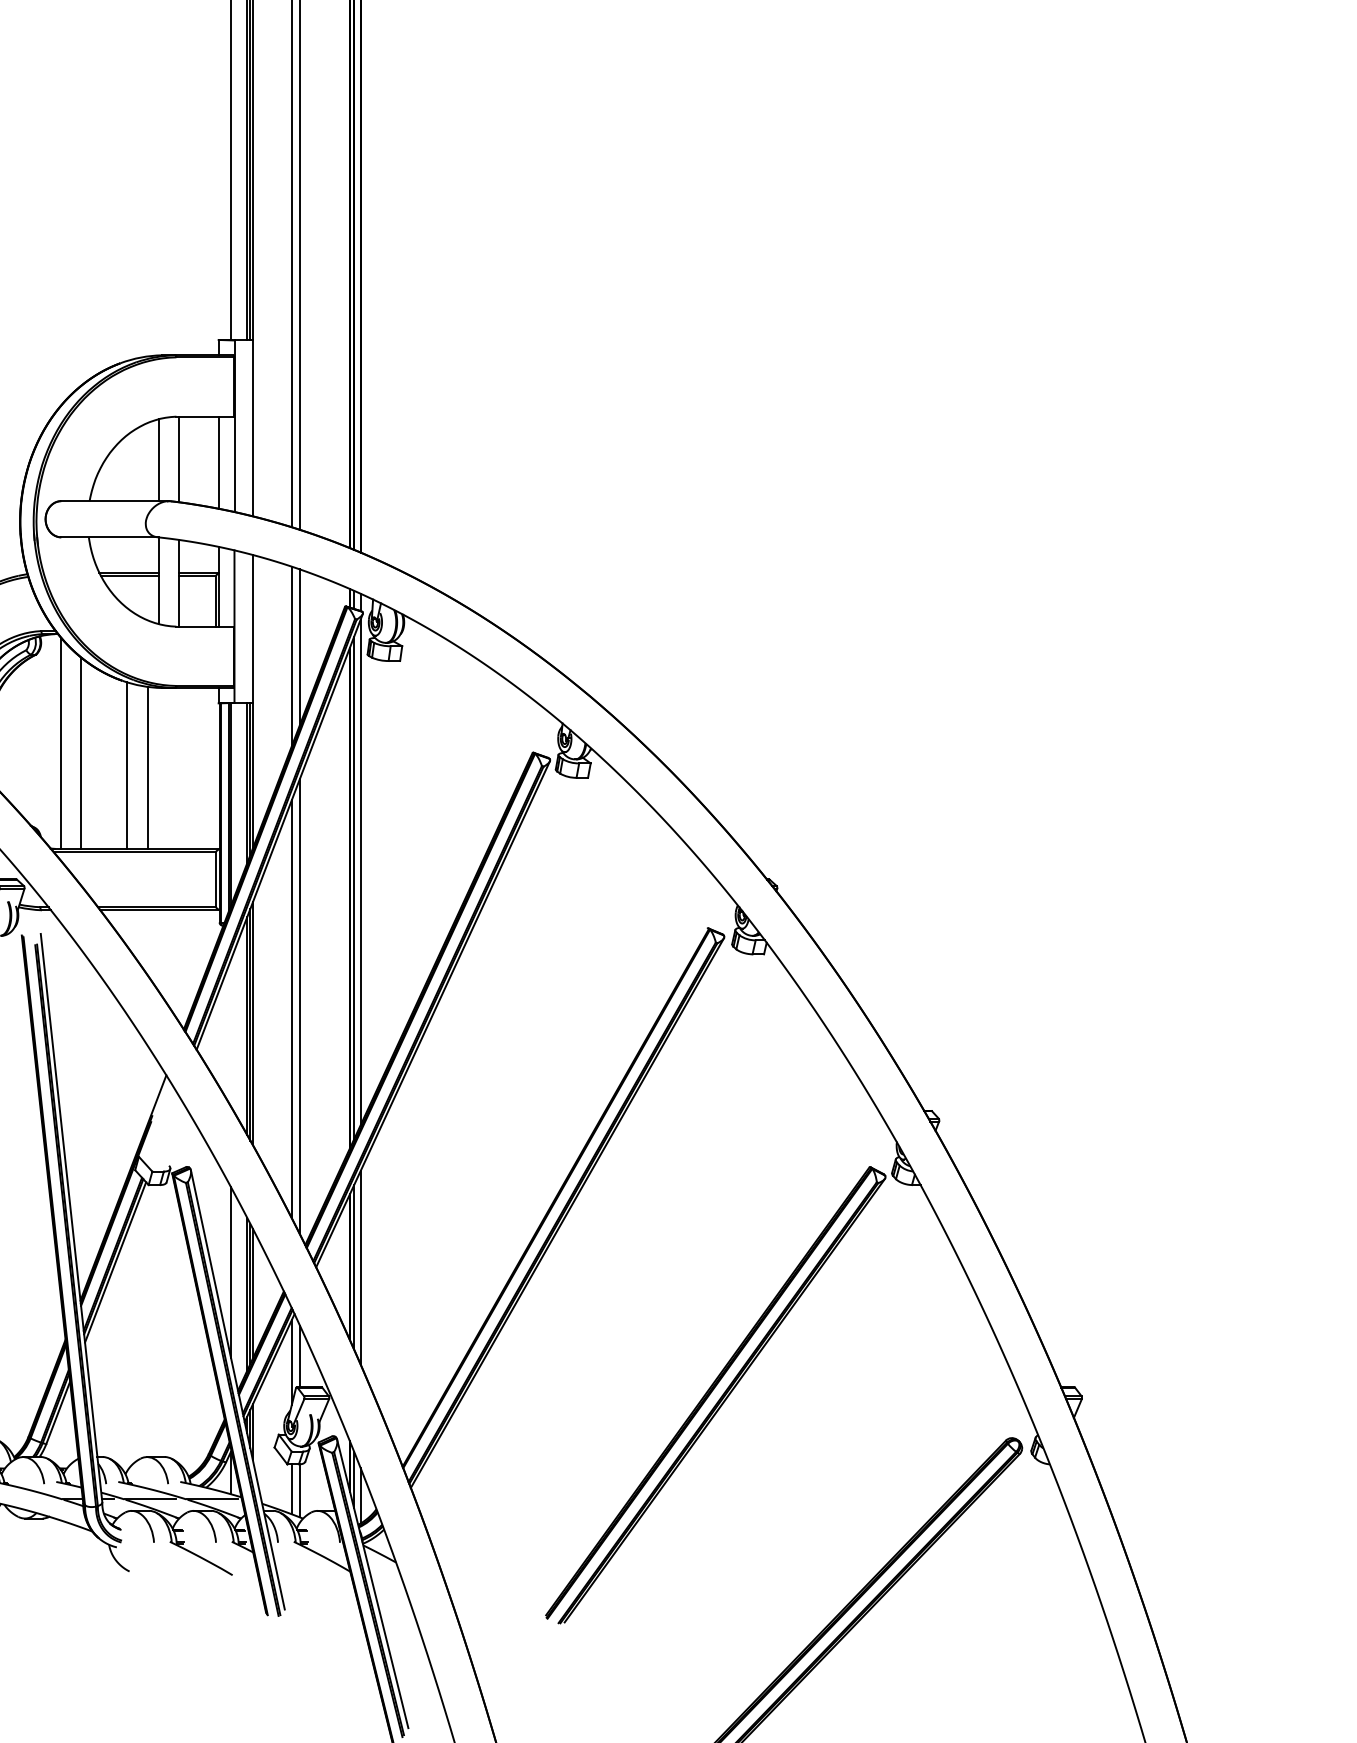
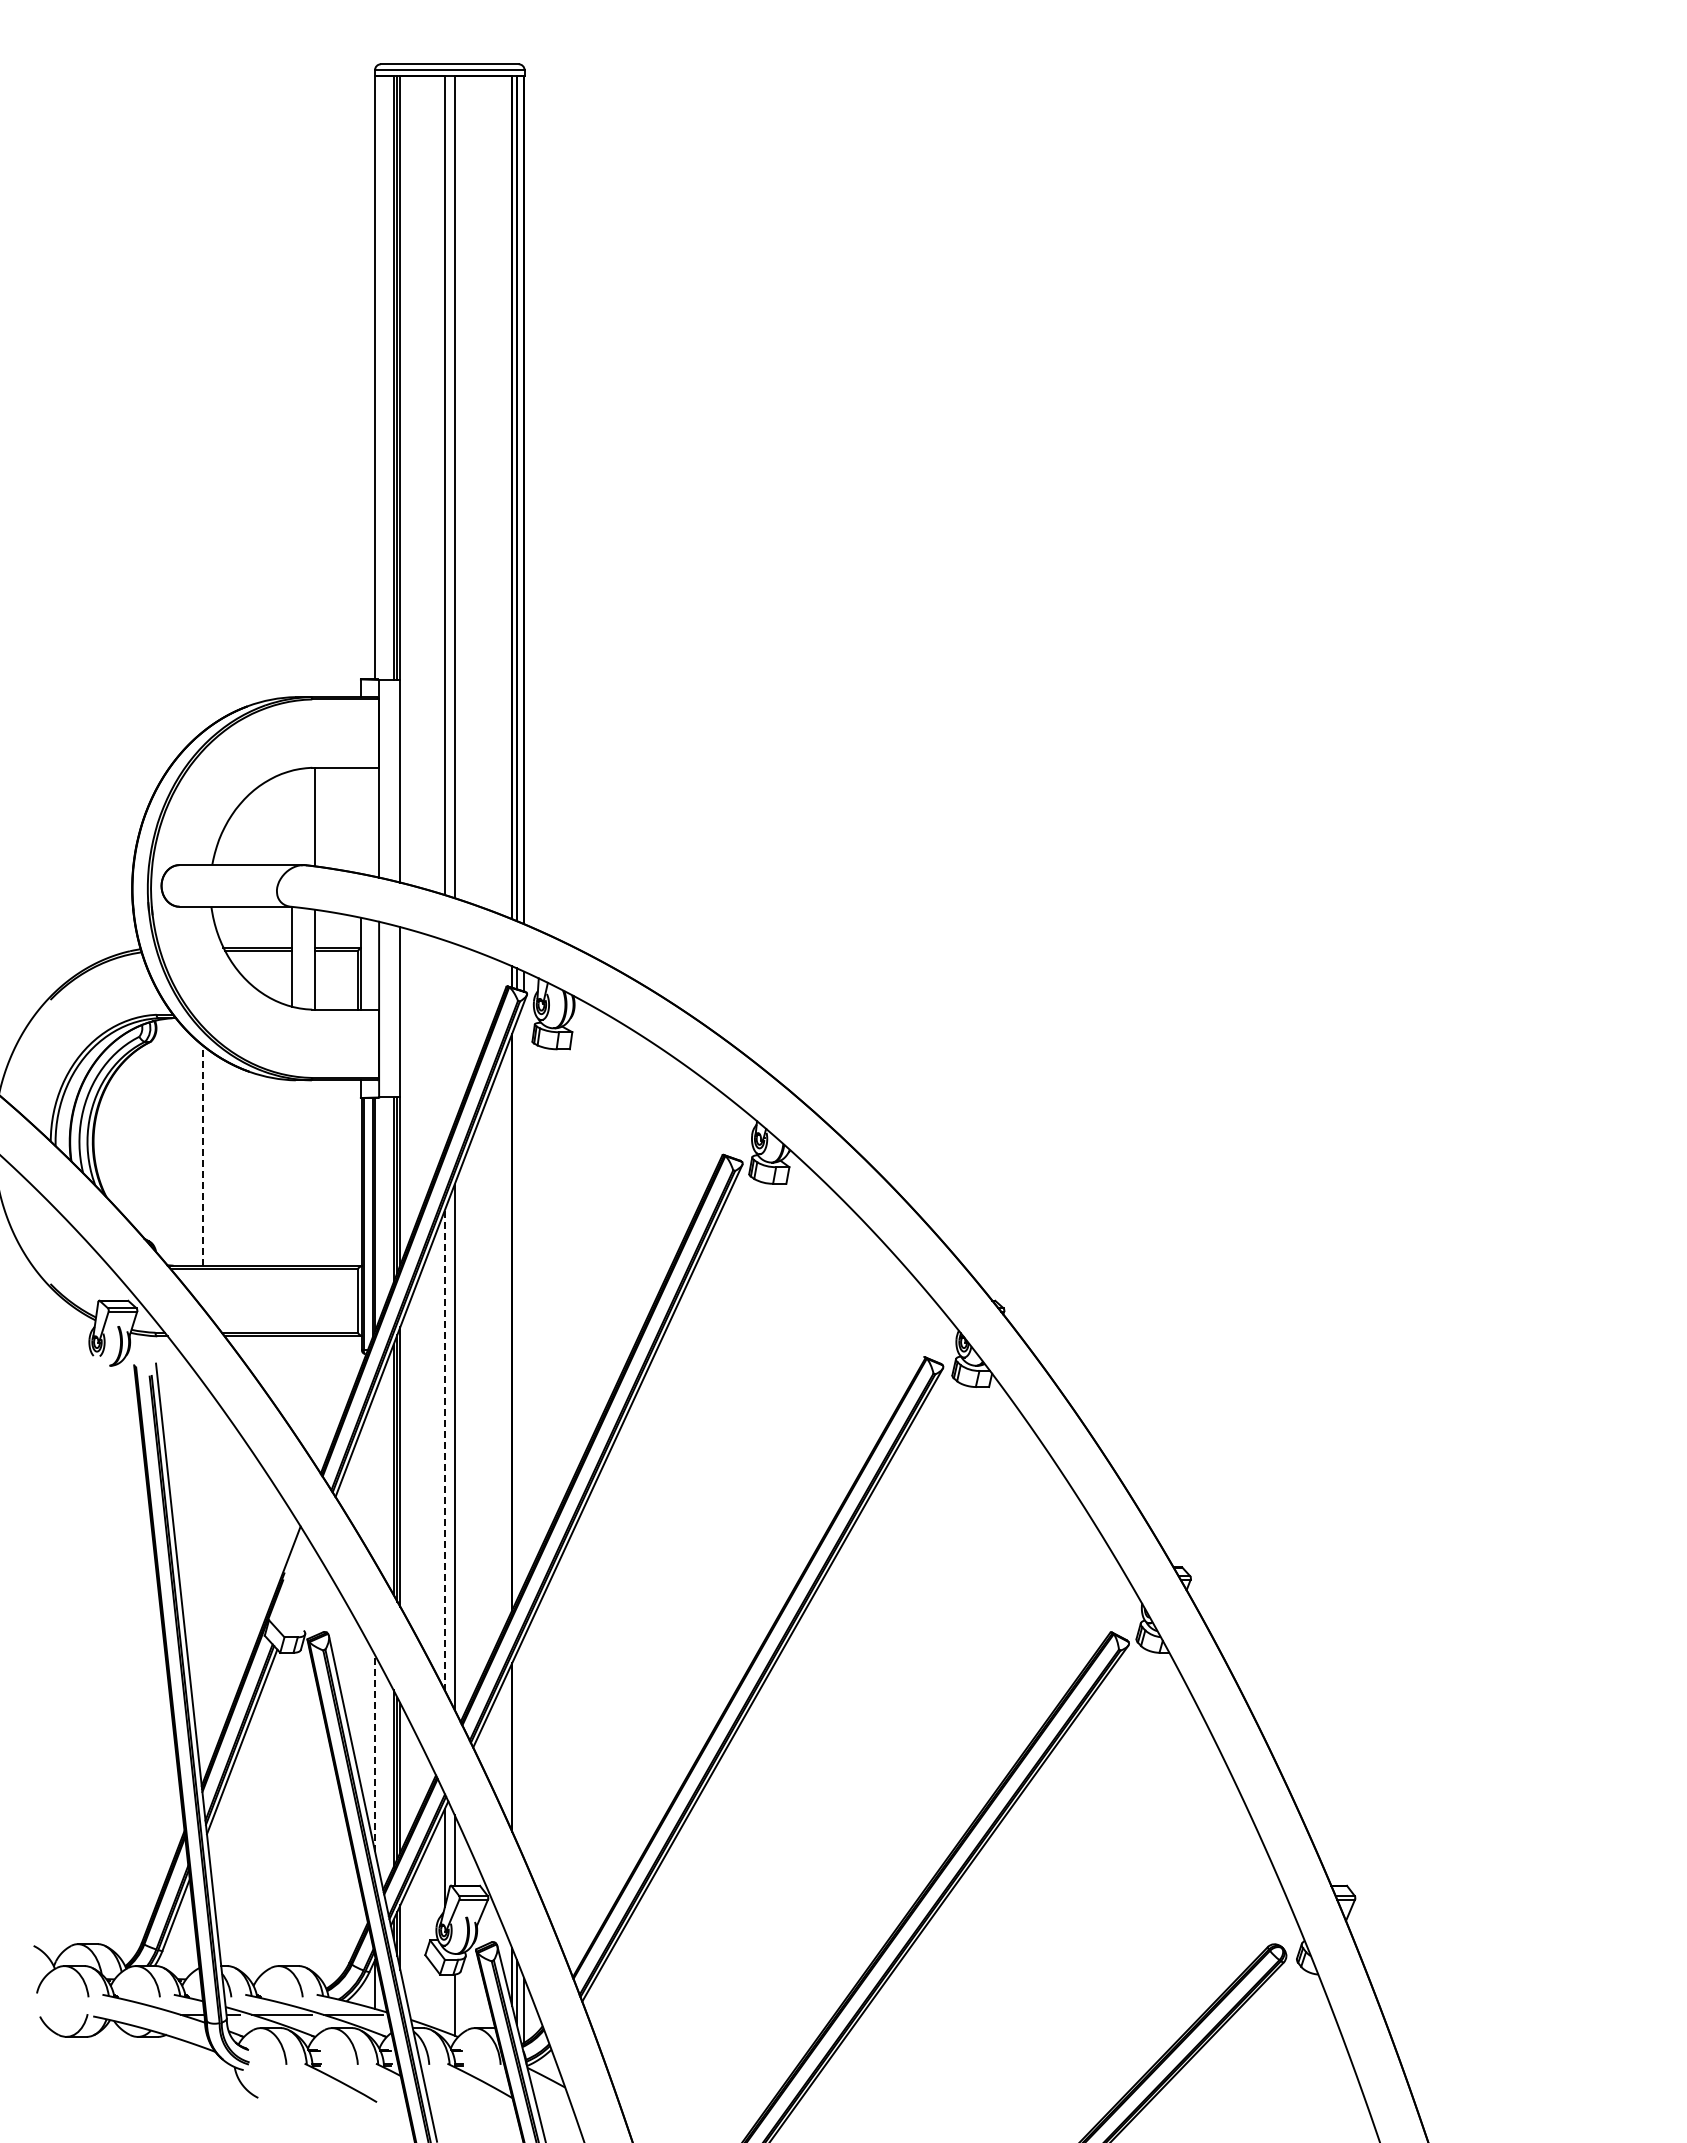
line: (158, 459) -> (291, 817), removed
line: (218, 462) -> (360, 820), removed
line: (299, 647) -> (454, 1033), removed
line: (292, 656) -> (445, 1043), removed
line: (61, 742) -> (179, 1143), removed
line: (81, 752) -> (202, 1154), solid -> dashed
line: (127, 765) -> (255, 1169), removed
line: (148, 768) -> (279, 1172), removed
line: (360, 872) -> (524, 1292), removed
line: (353, 887) -> (516, 1310), removed
line: (292, 1009) -> (445, 1450), solid -> dashed
line: (353, 1267) -> (516, 1747), removed
line: (360, 1267) -> (524, 1747), removed
line: (231, 1272) -> (375, 1753), solid -> dashed
line: (292, 1489) -> (445, 2003), removed

